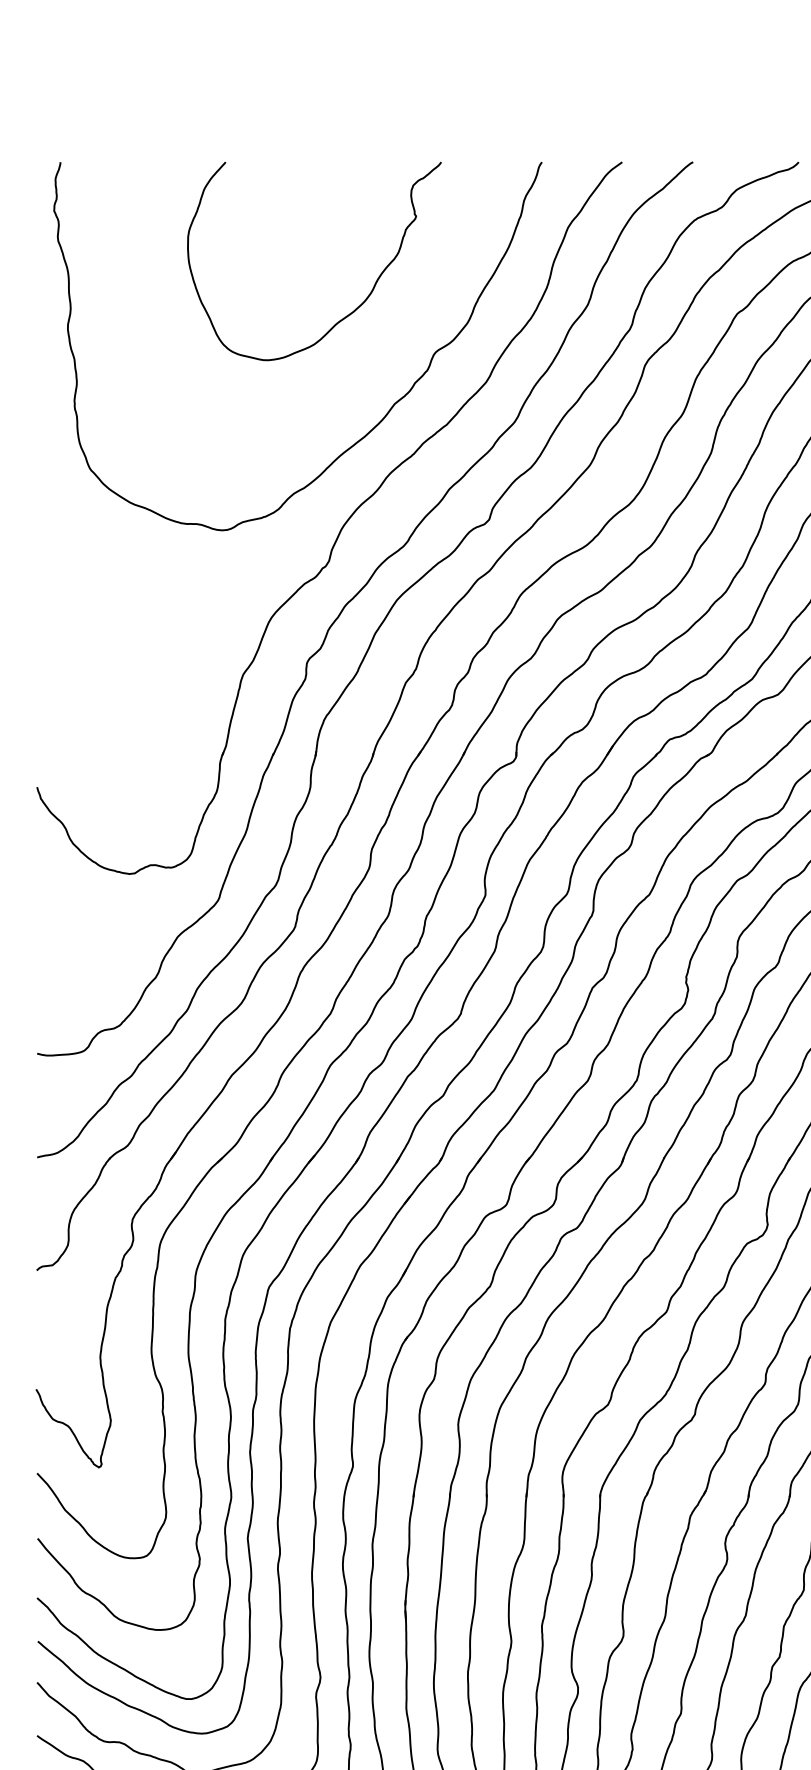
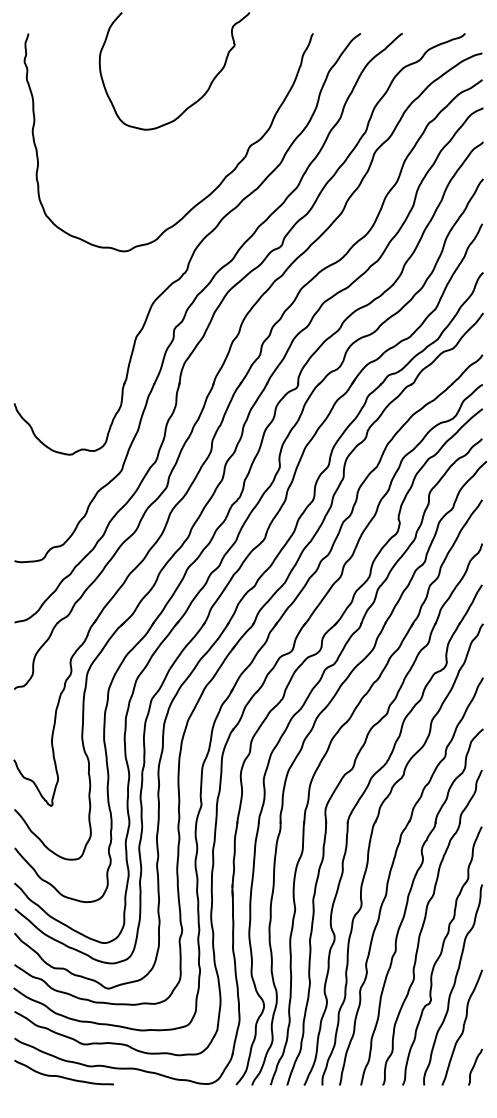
curve: (351, 310) -> (196, 100), moved

